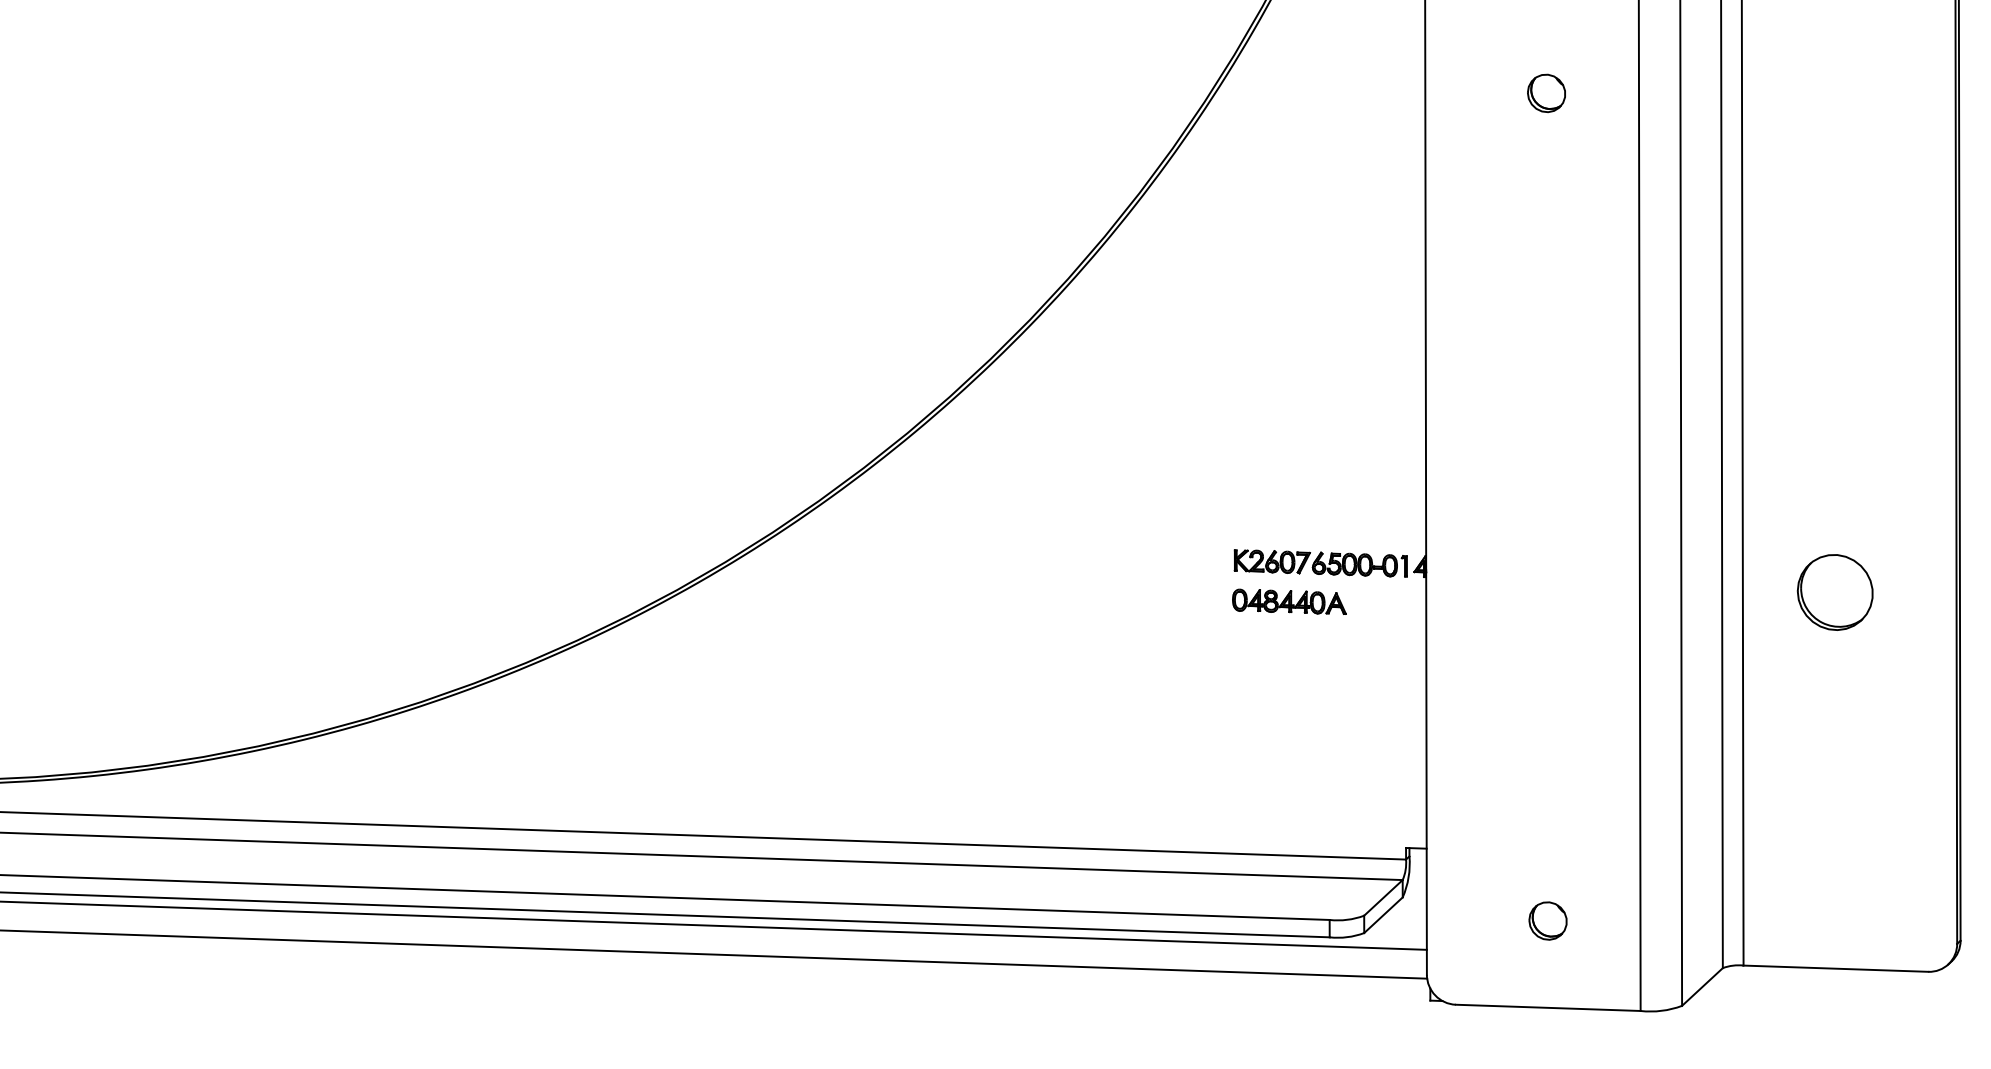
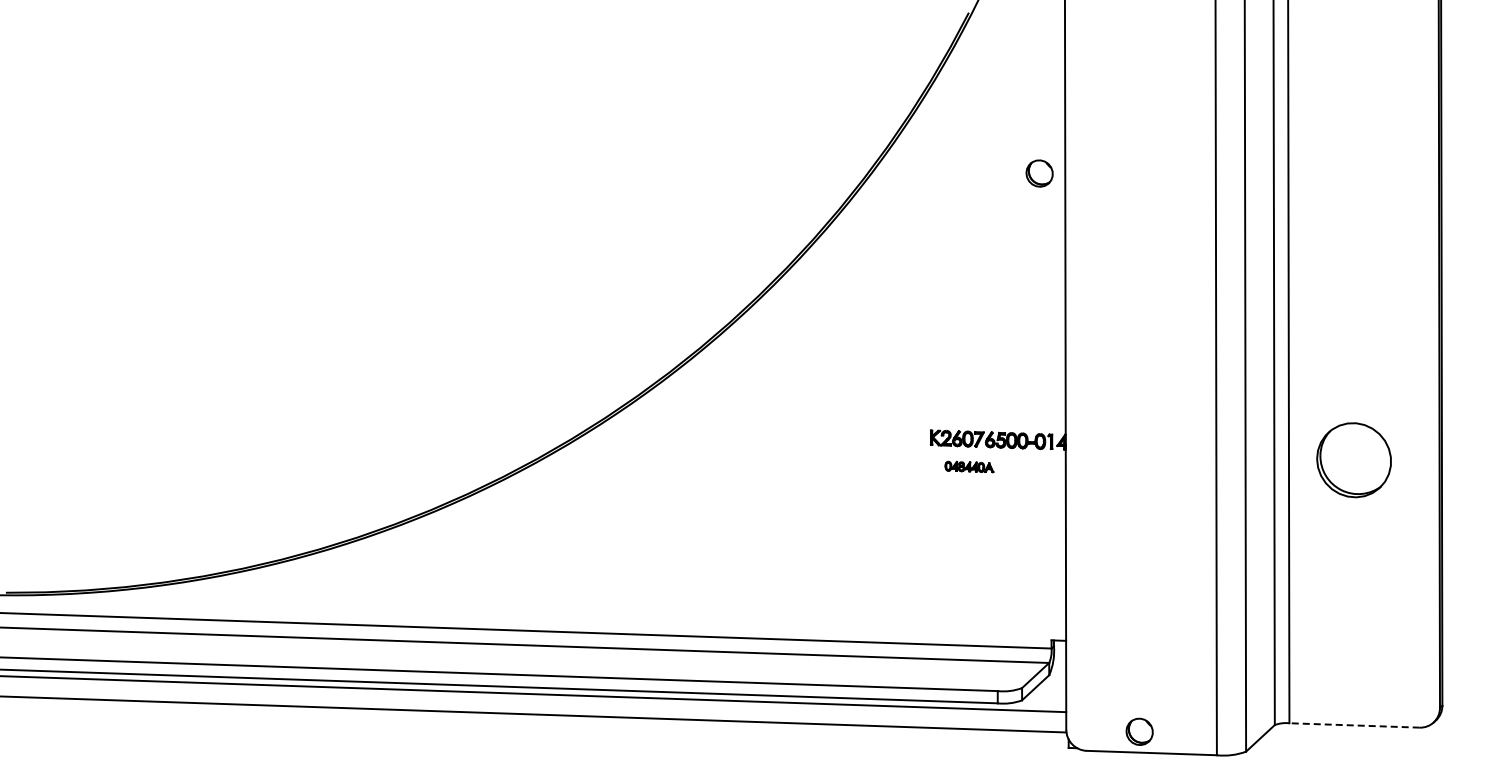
part: (1546, 93) -> (1039, 173), moved
part: (1834, 592) -> (1353, 460), size x1.4
part: (1289, 601) -> (969, 466), size x0.6
part: (1547, 920) -> (1139, 731), moved
line: (1835, 968) -> (1354, 725), solid -> dashed

